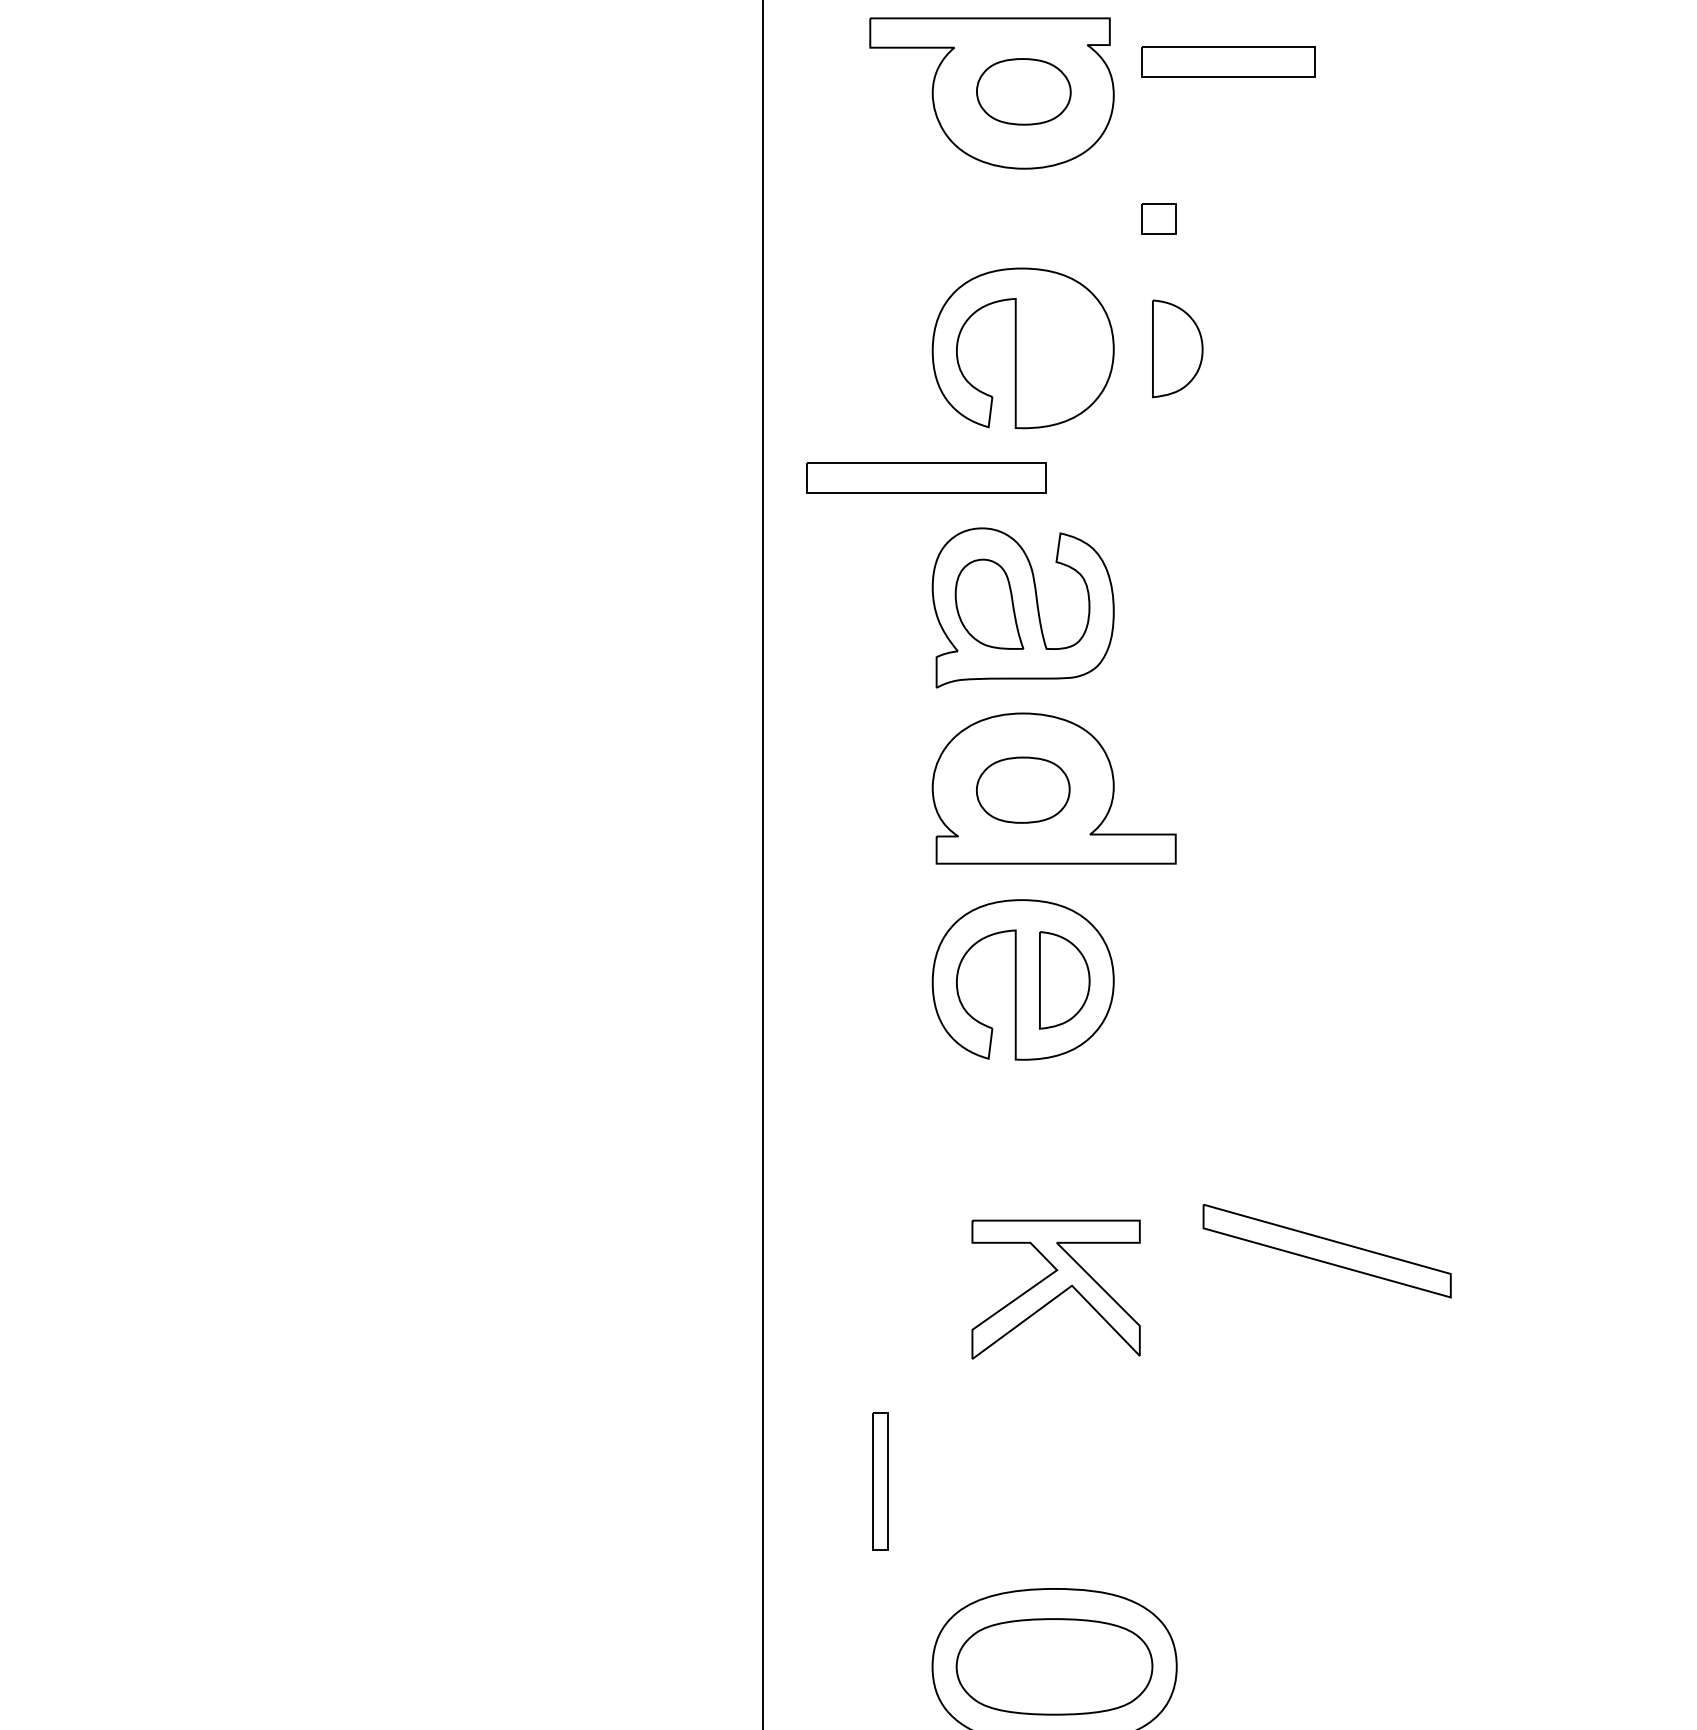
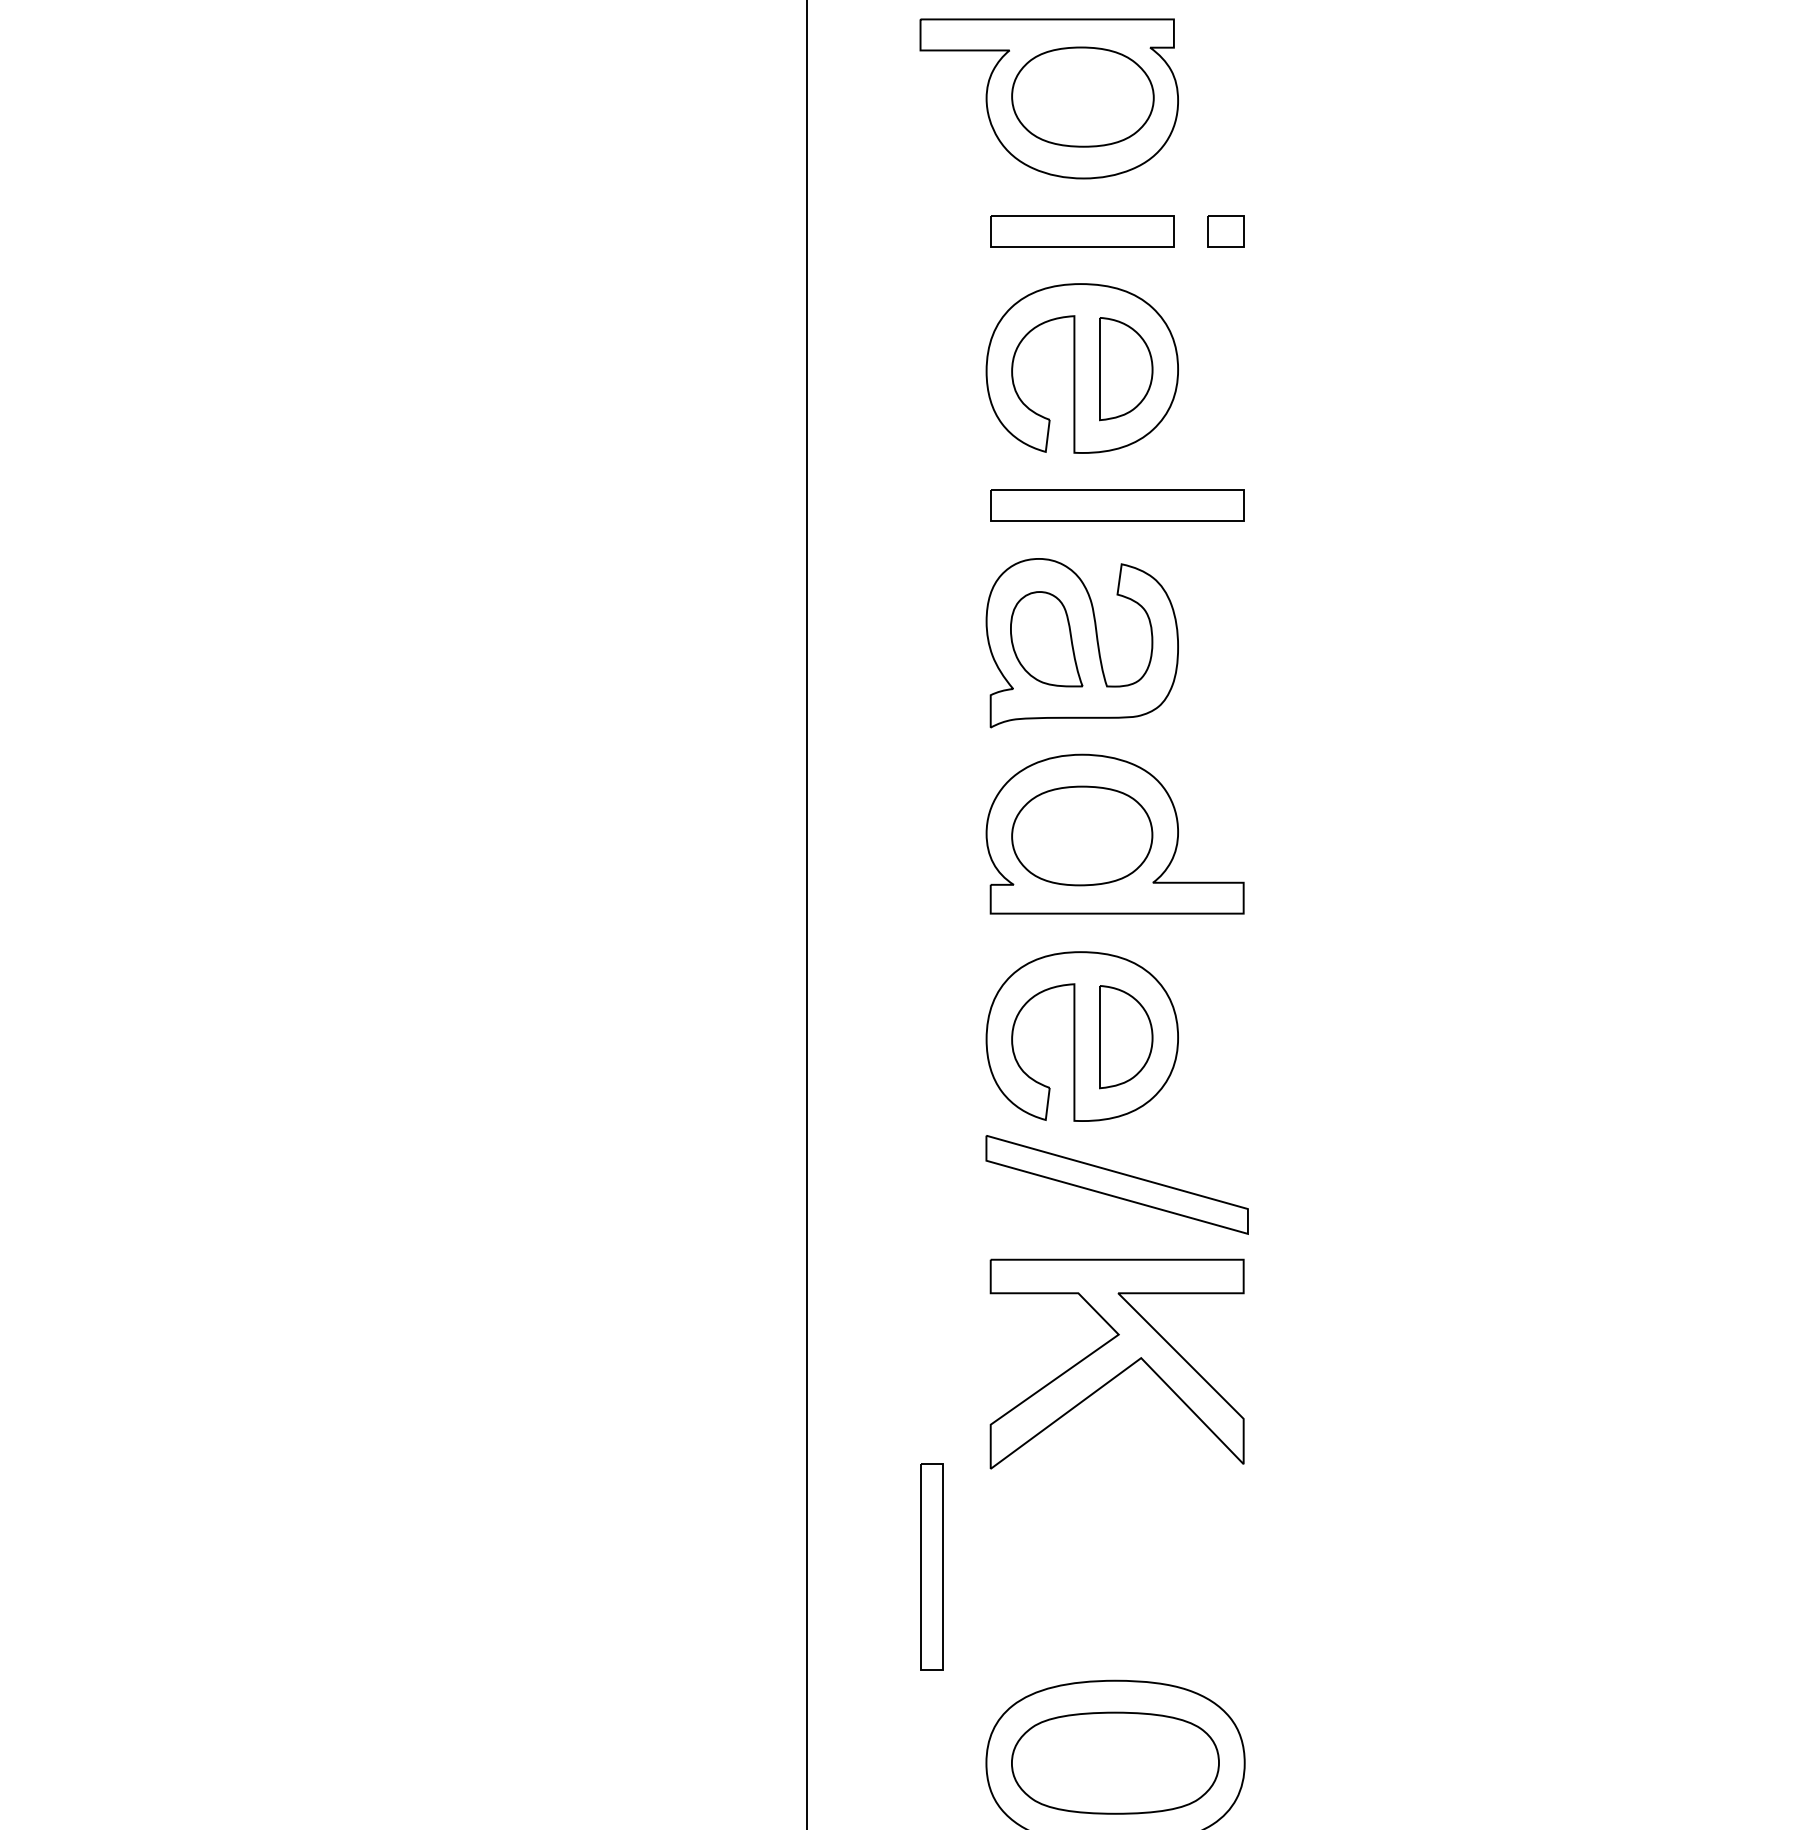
part: (1228, 61) -> (1082, 231), moved
part: (1023, 91) -> (1082, 96), size x1.43
part: (1177, 348) -> (1125, 368), moved
part: (926, 477) -> (1117, 505), moved
part: (1023, 789) -> (1082, 835), size x1.43
part: (1326, 1251) -> (1116, 1185), moved
part: (1055, 1289) -> (1116, 1364), size x1.43
part: (880, 1481) -> (931, 1567), size x1.43

